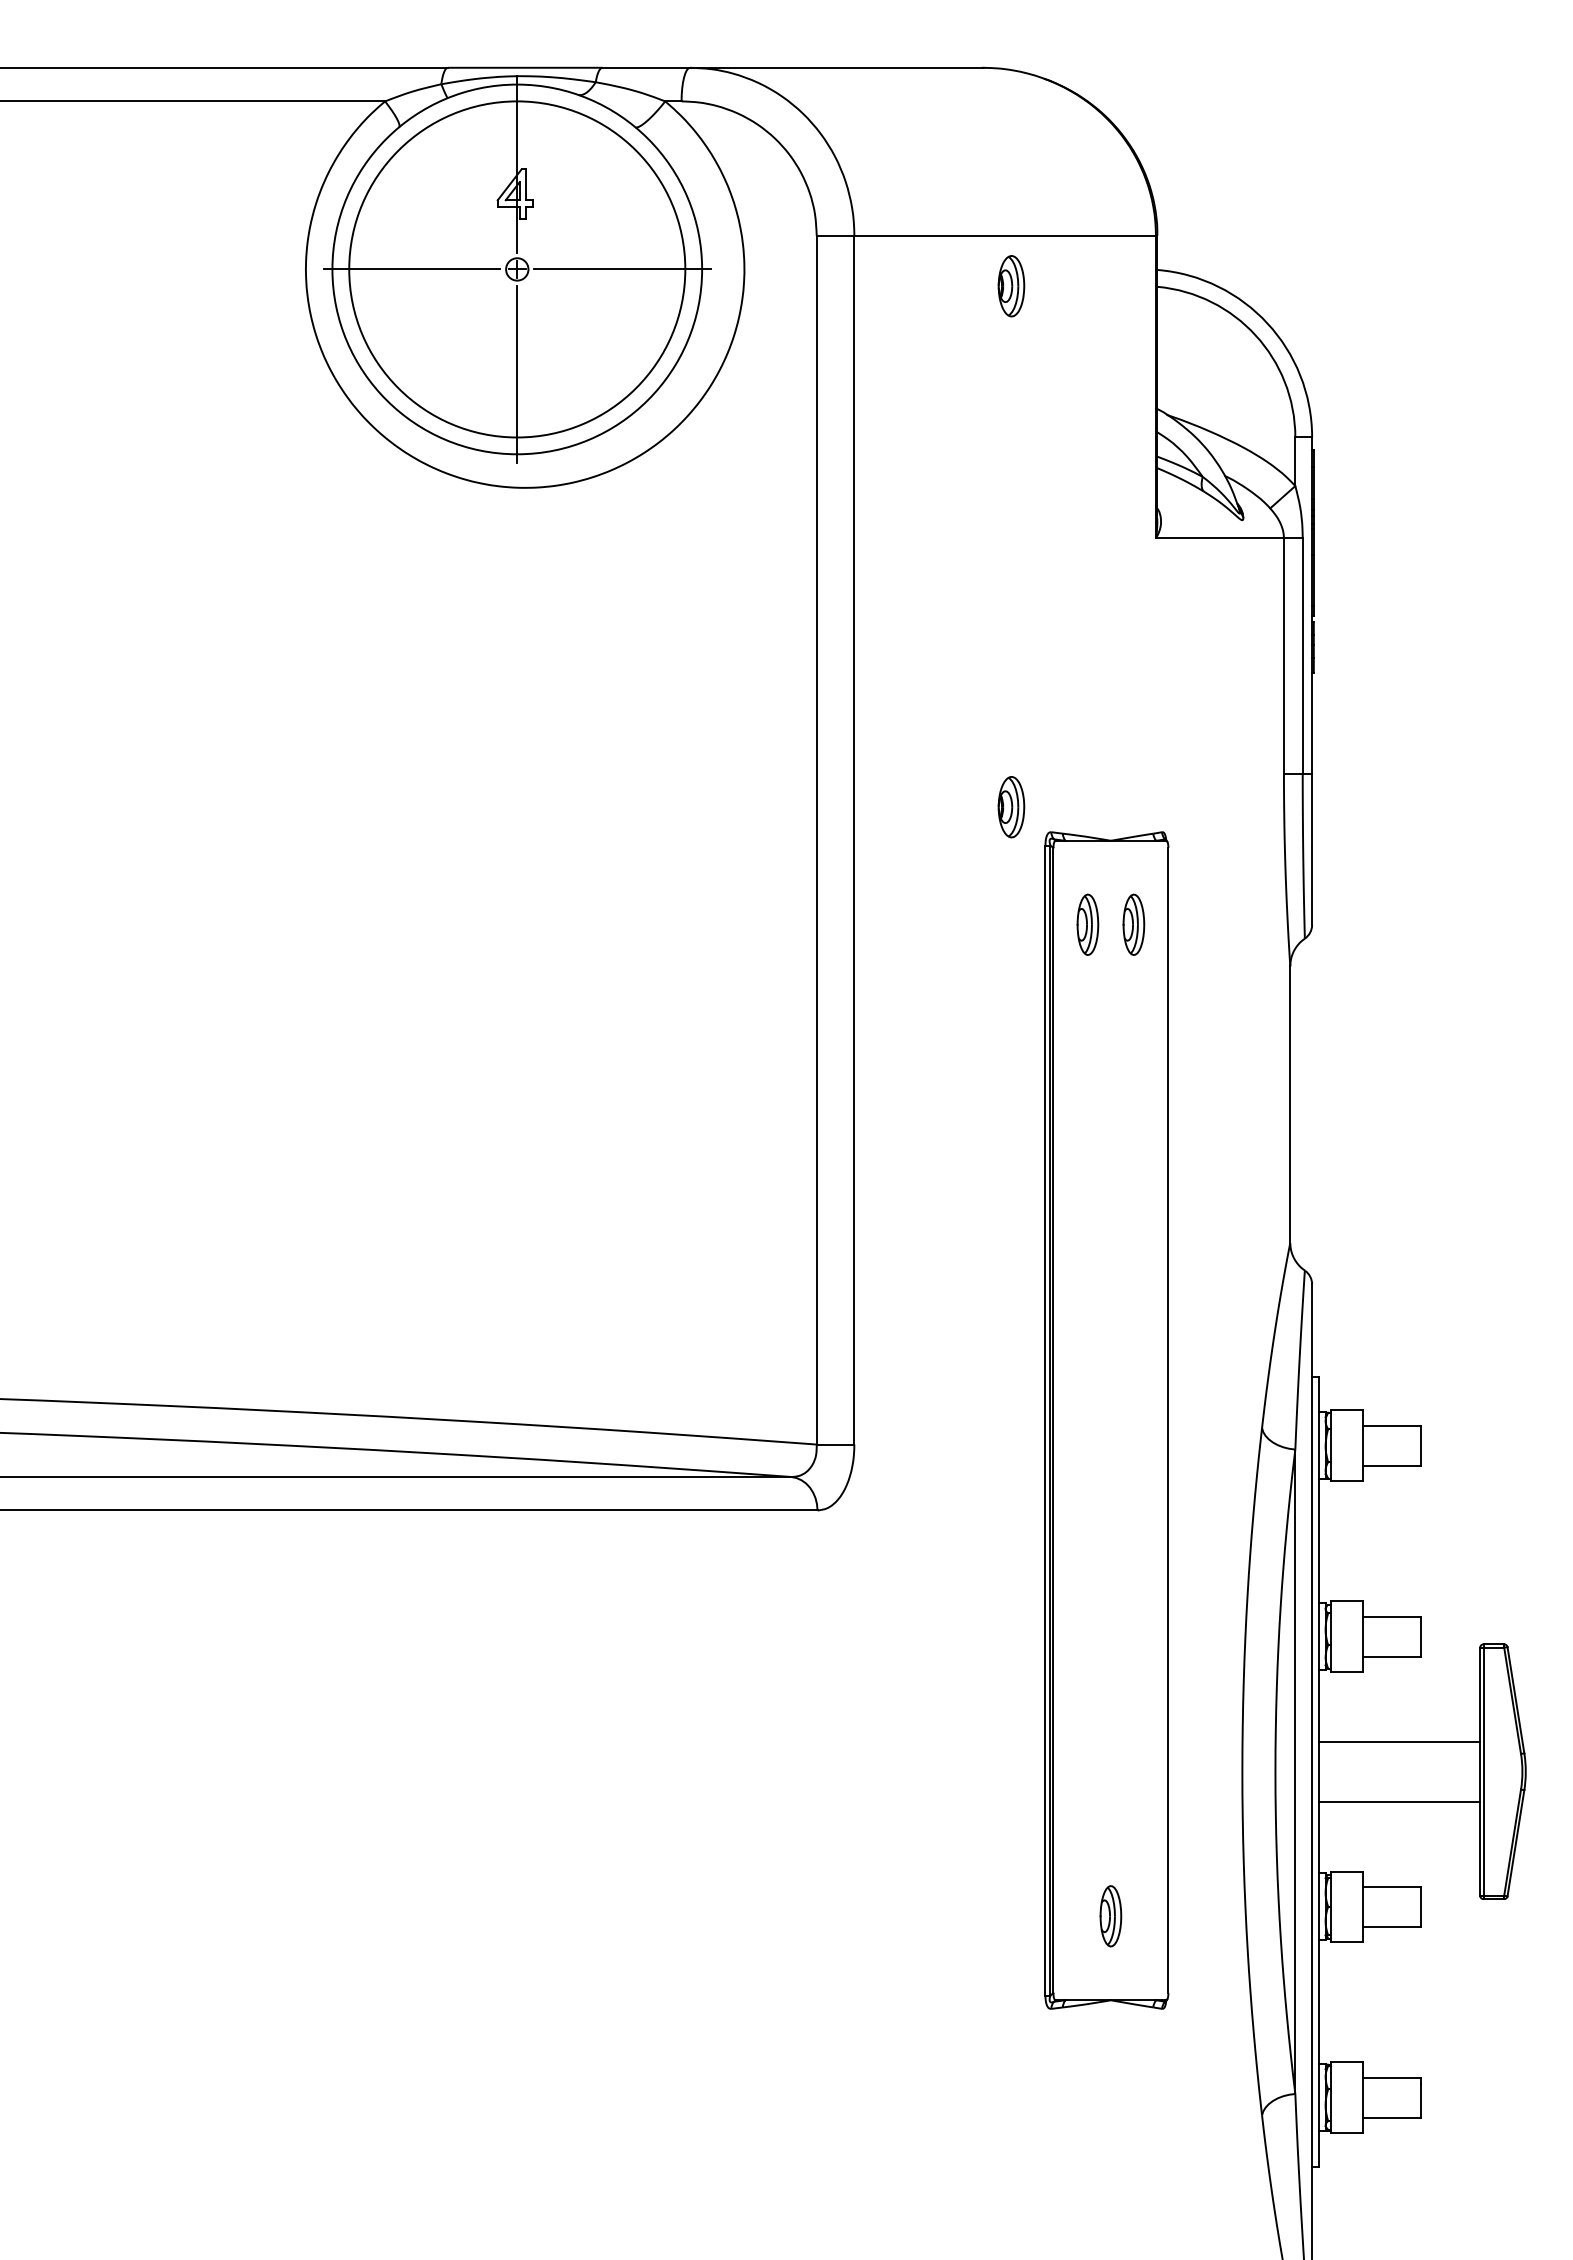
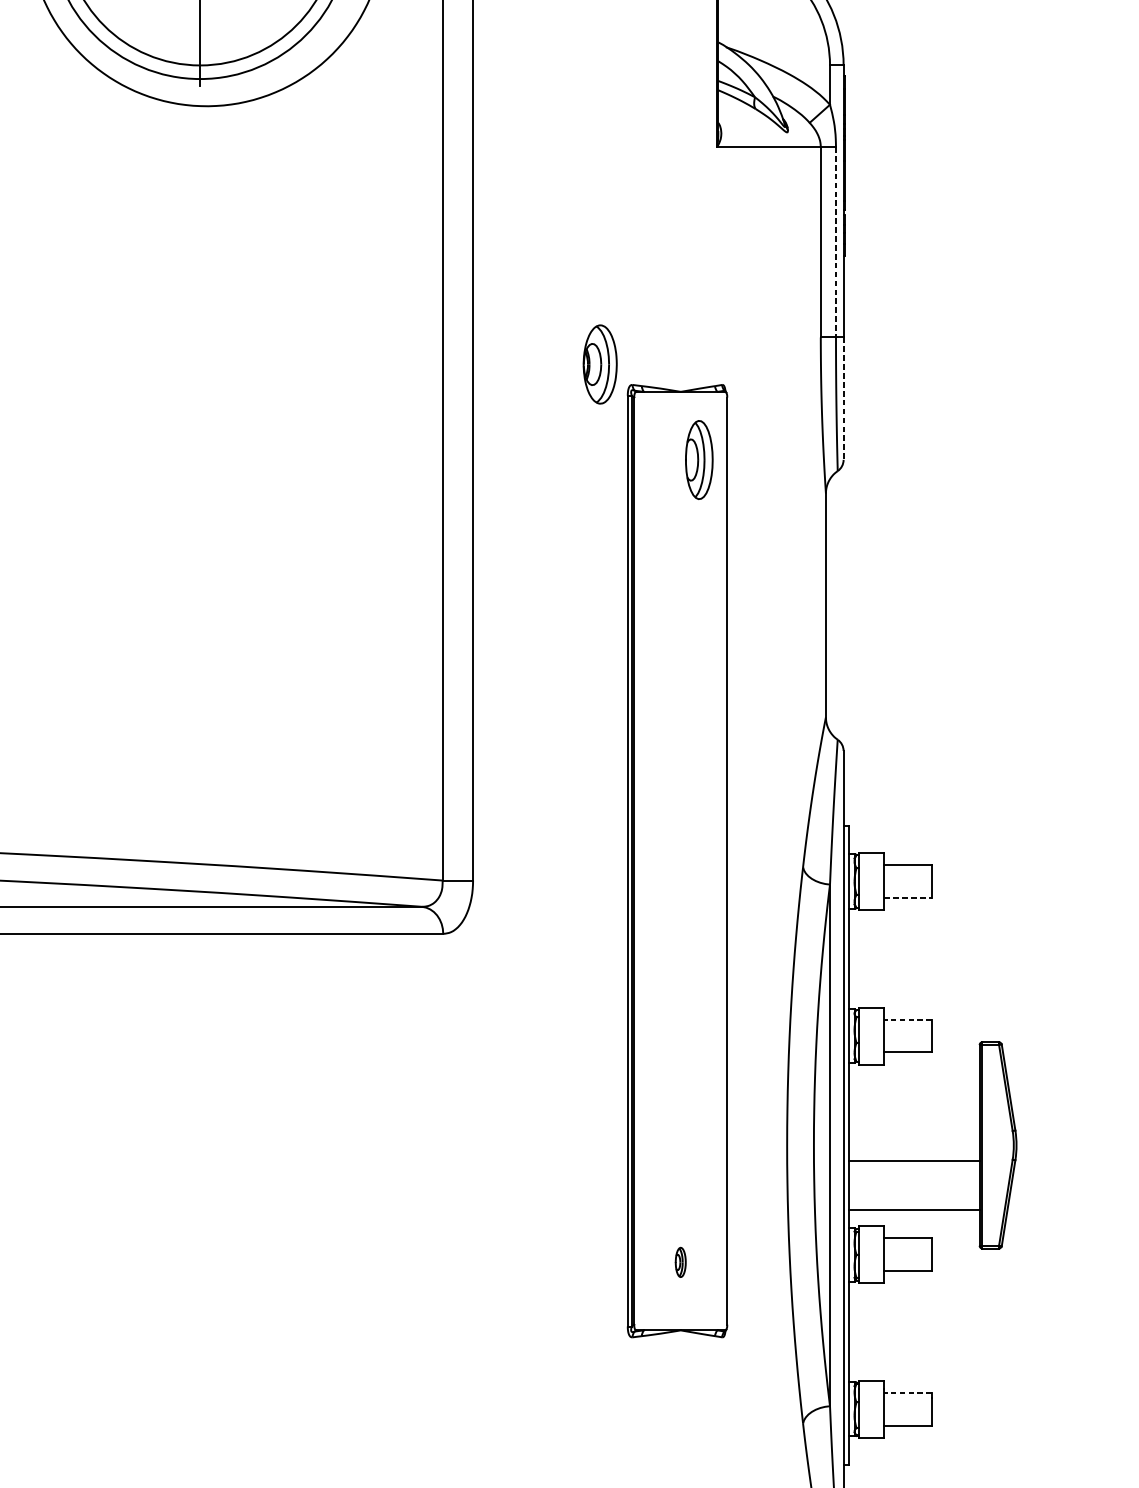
line: (1302, 655) -> (835, 241), solid -> dashed
part: (1011, 807) -> (600, 364), size x1.6
line: (1312, 849) -> (843, 398), solid -> dashed
part: (1087, 924) -> (661, 459), removed
part: (1133, 924) -> (699, 459), size x1.6
line: (1392, 1465) -> (908, 897), solid -> dashed
line: (1391, 1616) -> (907, 1019), solid -> dashed
line: (1399, 1741) -> (914, 1160), moved
line: (1399, 1802) -> (914, 1210), moved
part: (1110, 1916) -> (680, 1262), size x0.6
line: (1391, 2077) -> (907, 1392), solid -> dashed

